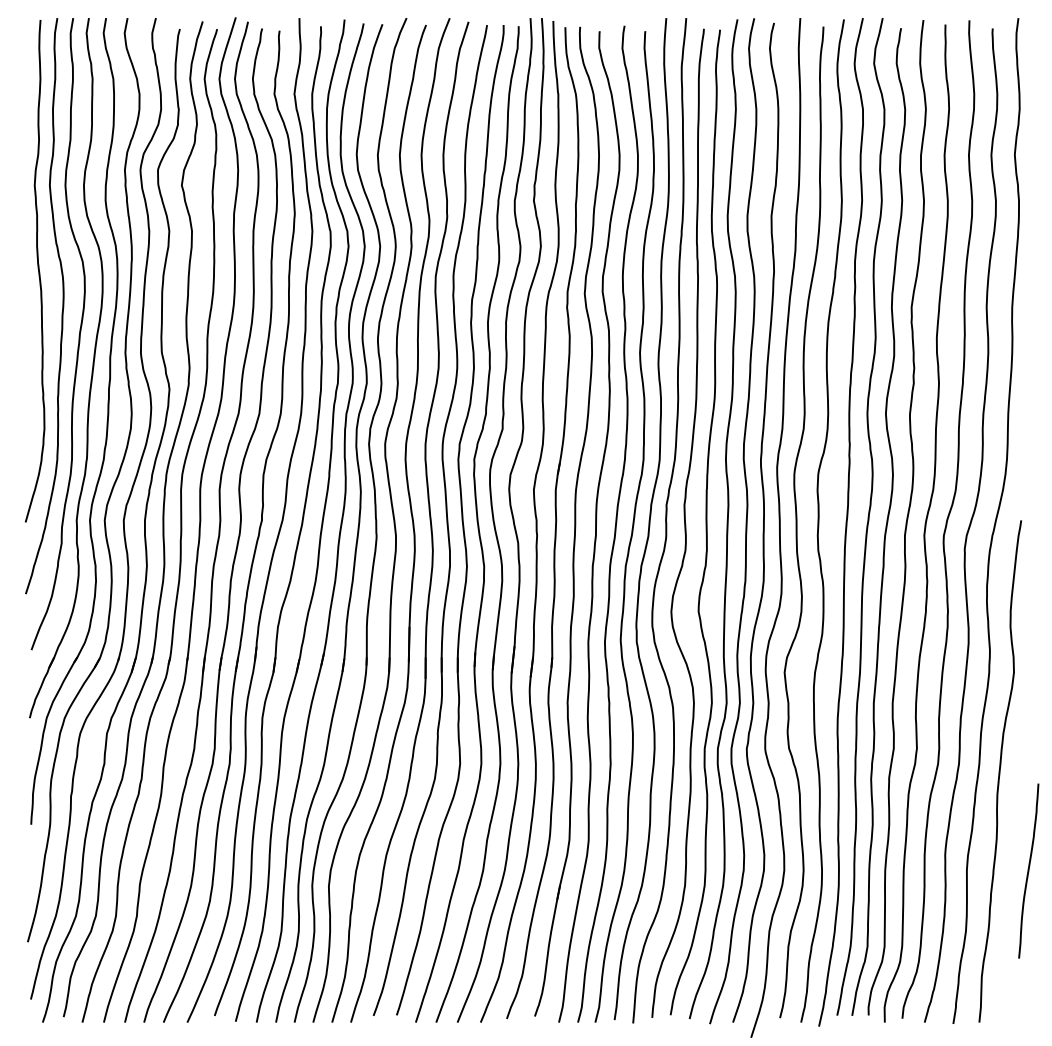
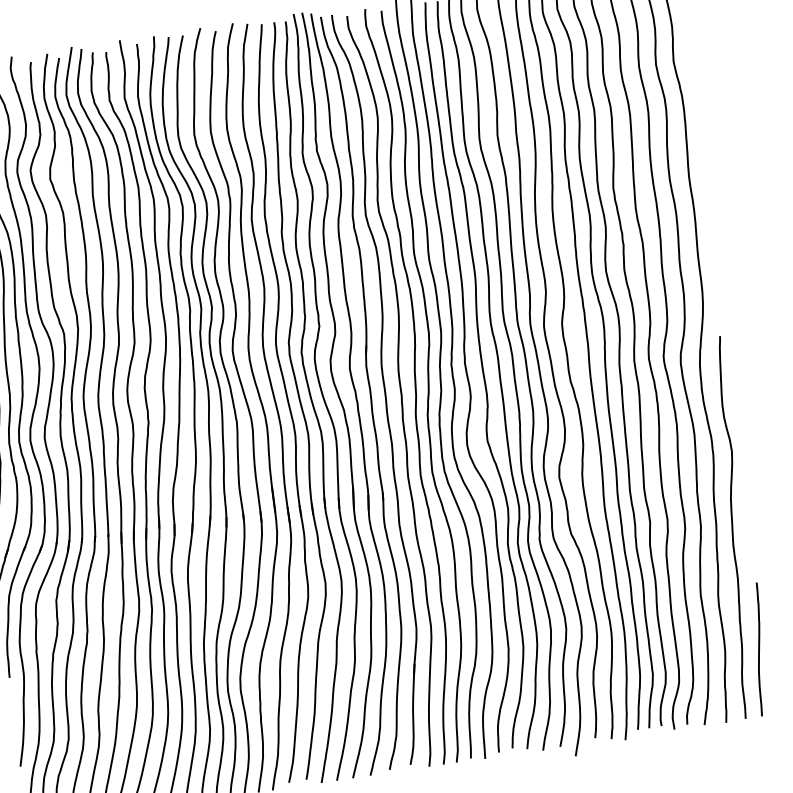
curve: (1028, 870) -> (759, 649), moved

